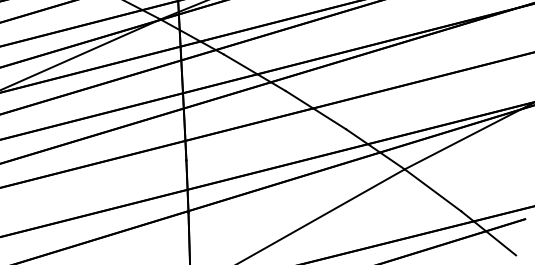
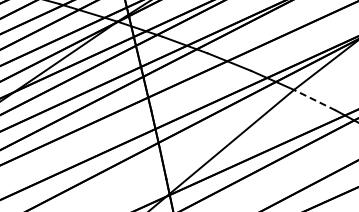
line: (432, 190) -> (314, 100), solid -> dashed

